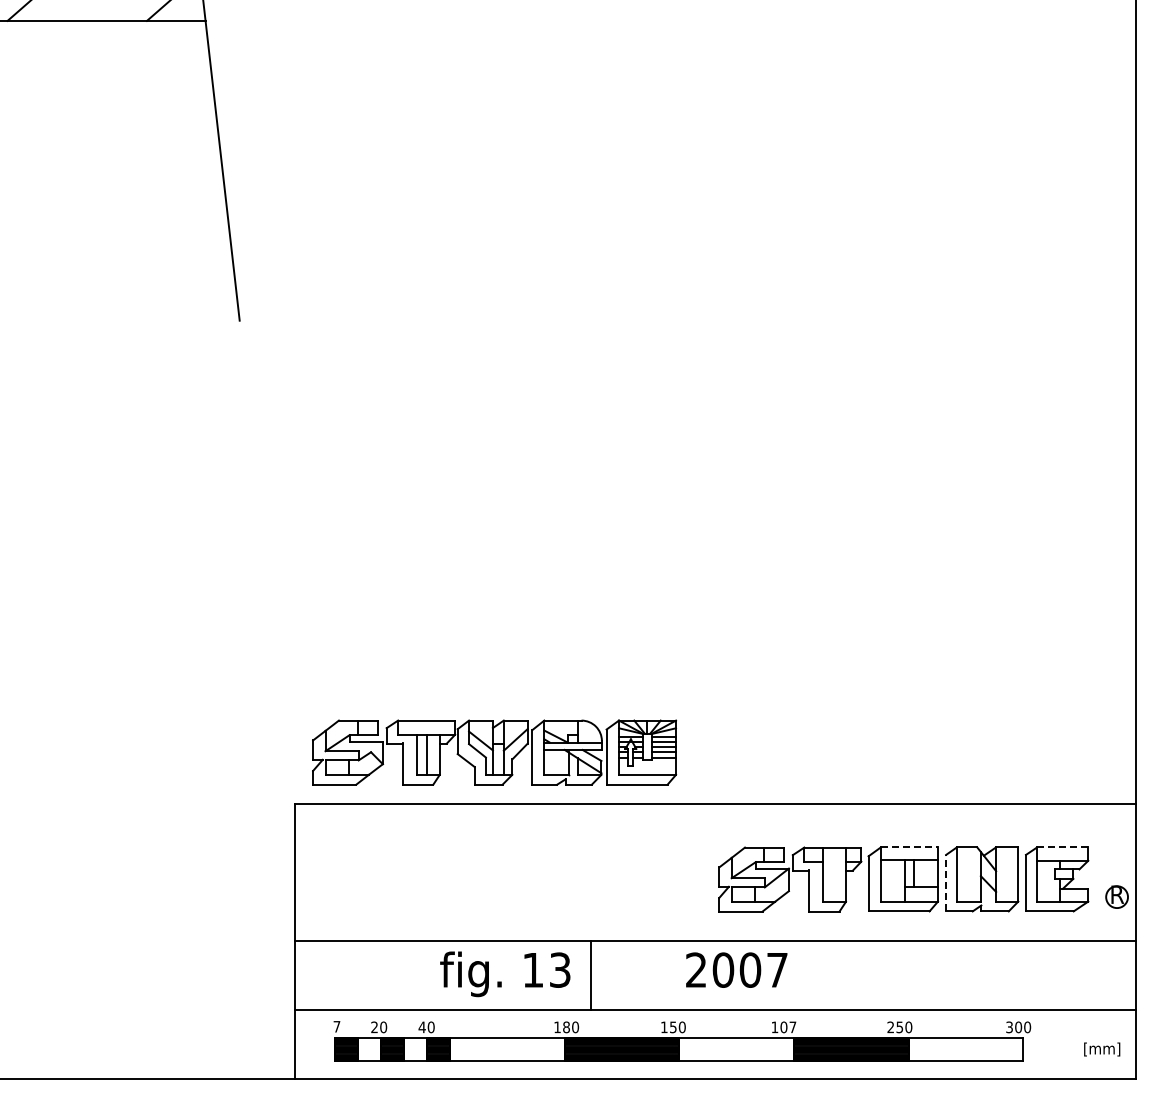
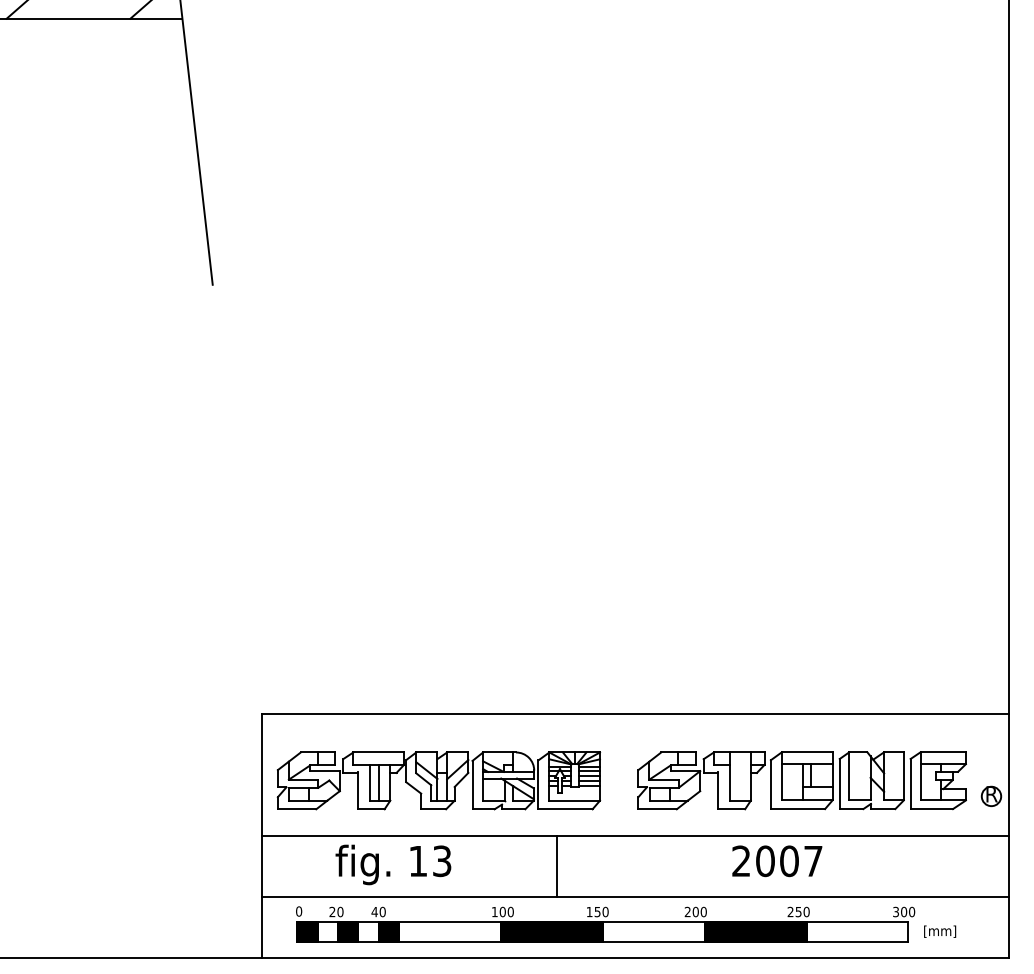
part: (494, 752) -> (438, 780), moved
line: (909, 847) -> (807, 752), dashed -> solid
line: (1062, 847) -> (943, 752), dashed -> solid
line: (946, 882) -> (840, 783), dashed -> solid
text: (736, 969) -> (777, 860), moved
text: (505, 974) -> (393, 865), moved
line: (590, 975) -> (556, 866), moved
text: (336, 1026) -> (298, 911), 7 -> 0
text: (566, 1027) -> (502, 912), 180 -> 100
text: (783, 1027) -> (695, 912), 107 -> 200
text: (1102, 1049) -> (940, 931), moved

